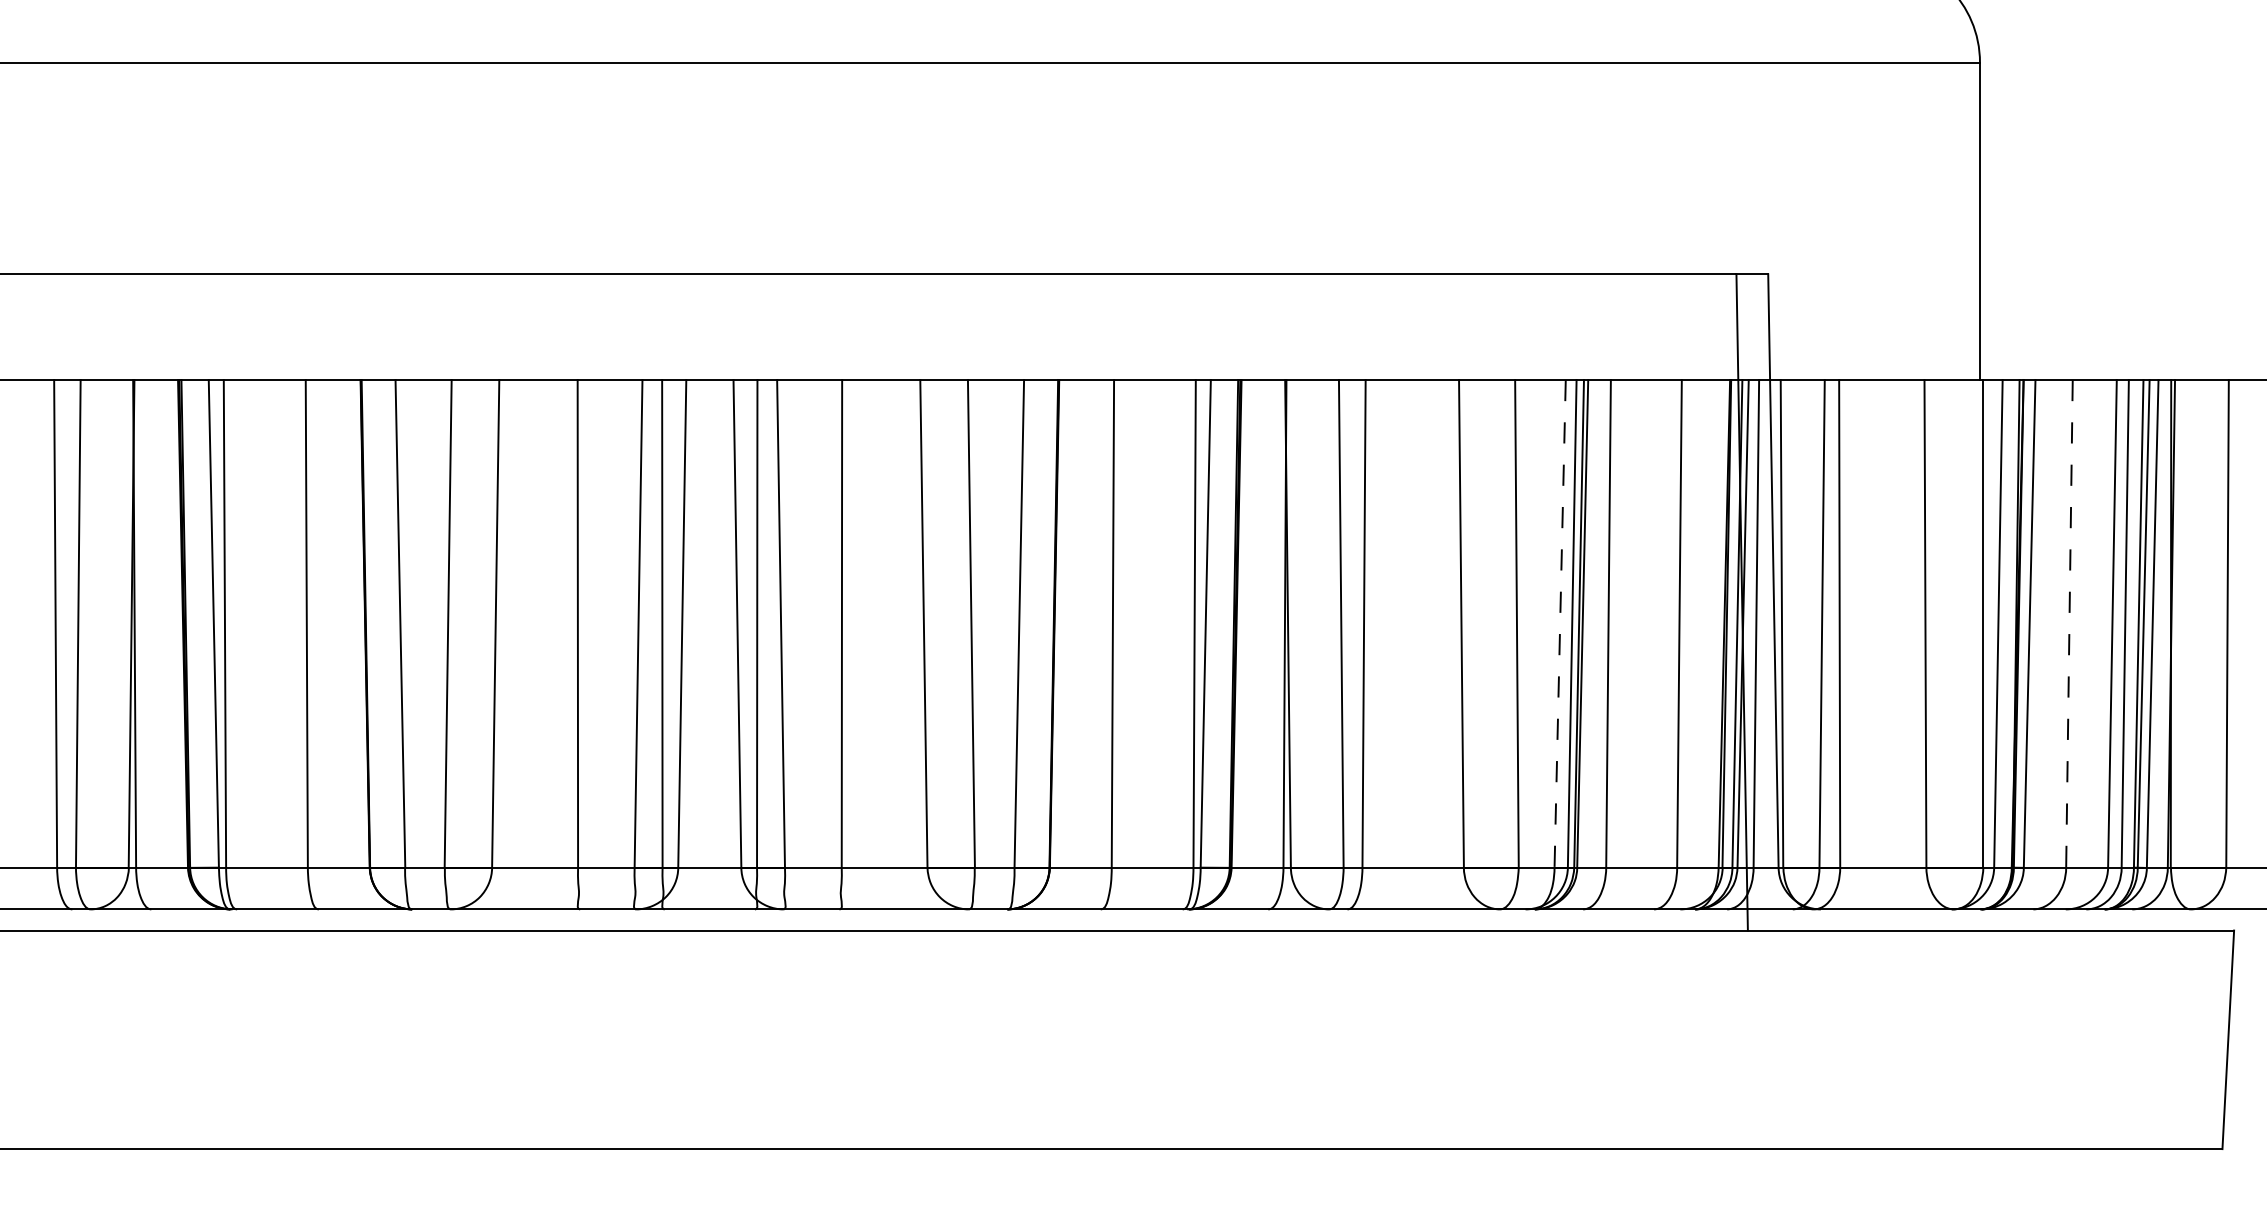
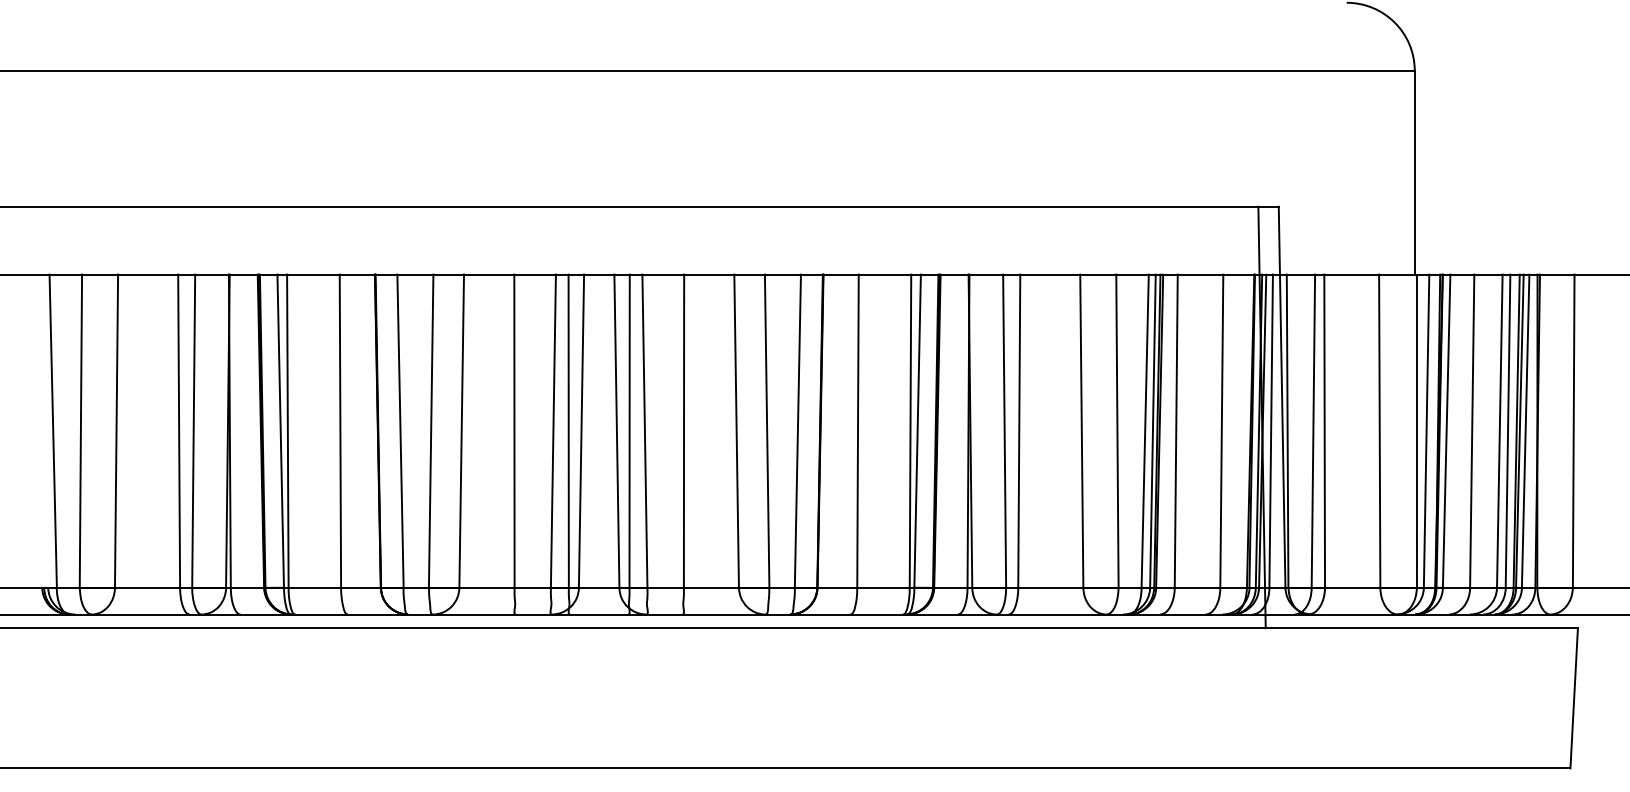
line: (1560, 624) -> (1145, 431), dashed -> solid
line: (2069, 624) -> (1472, 431), dashed -> solid

